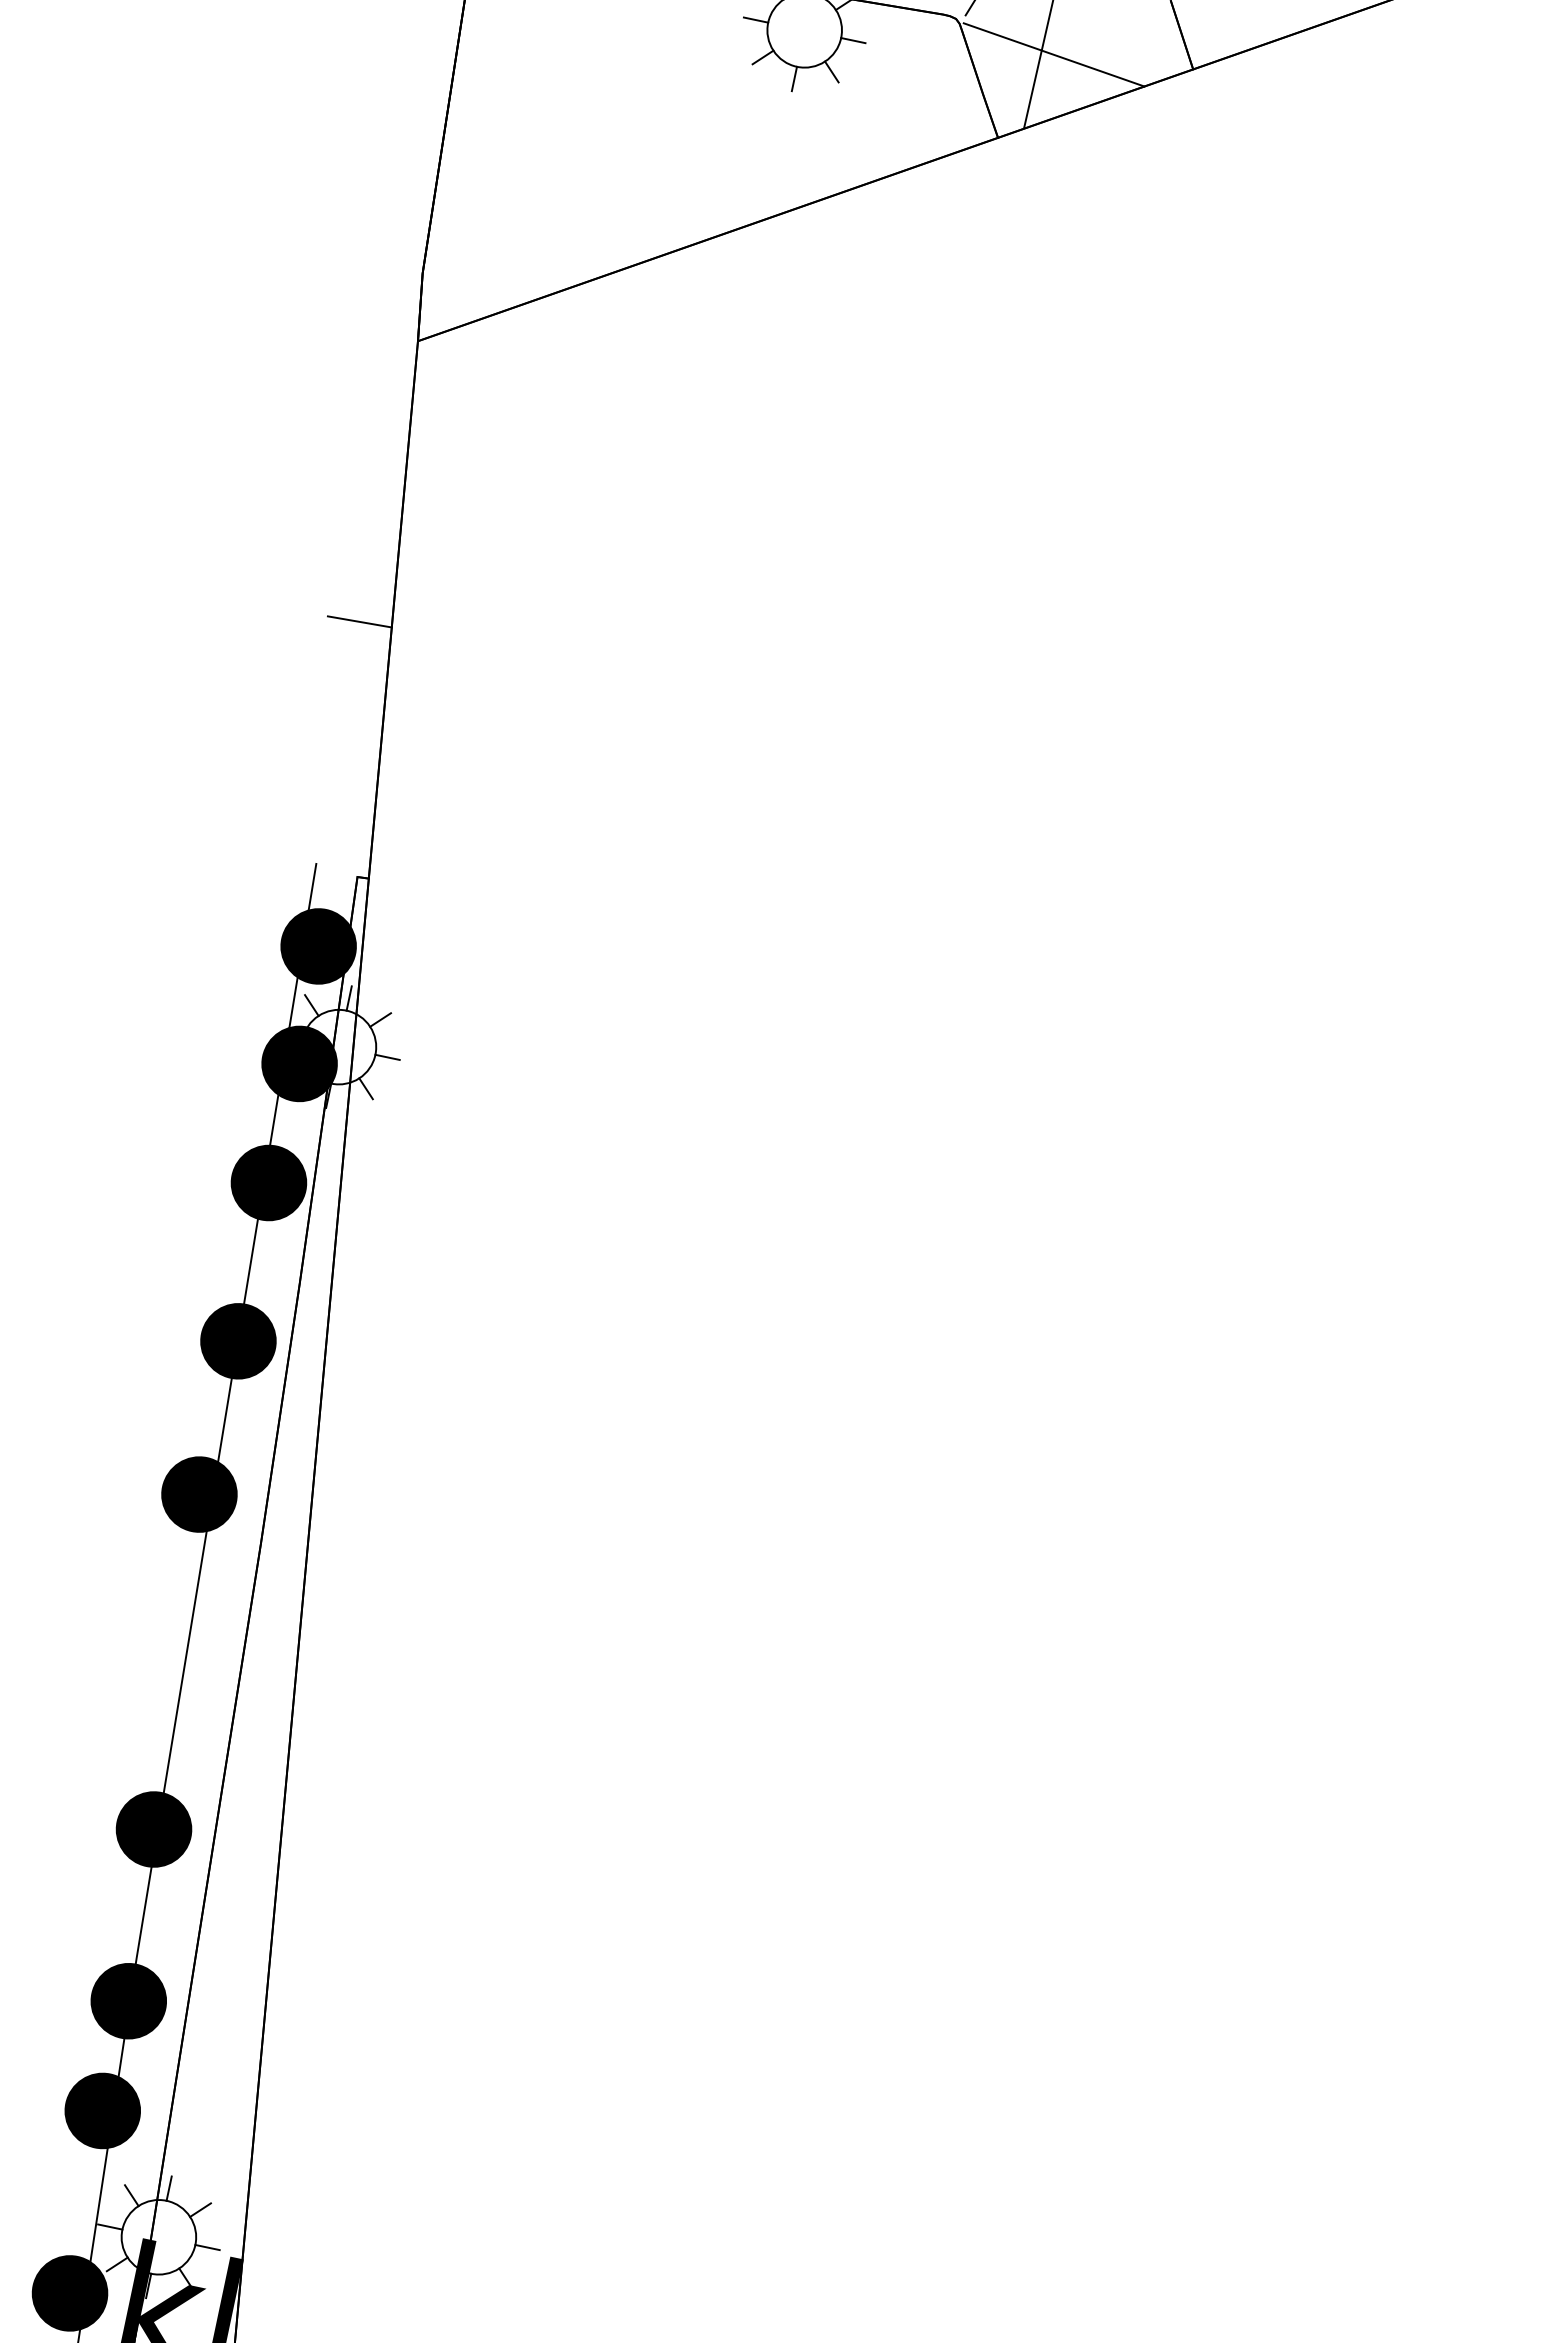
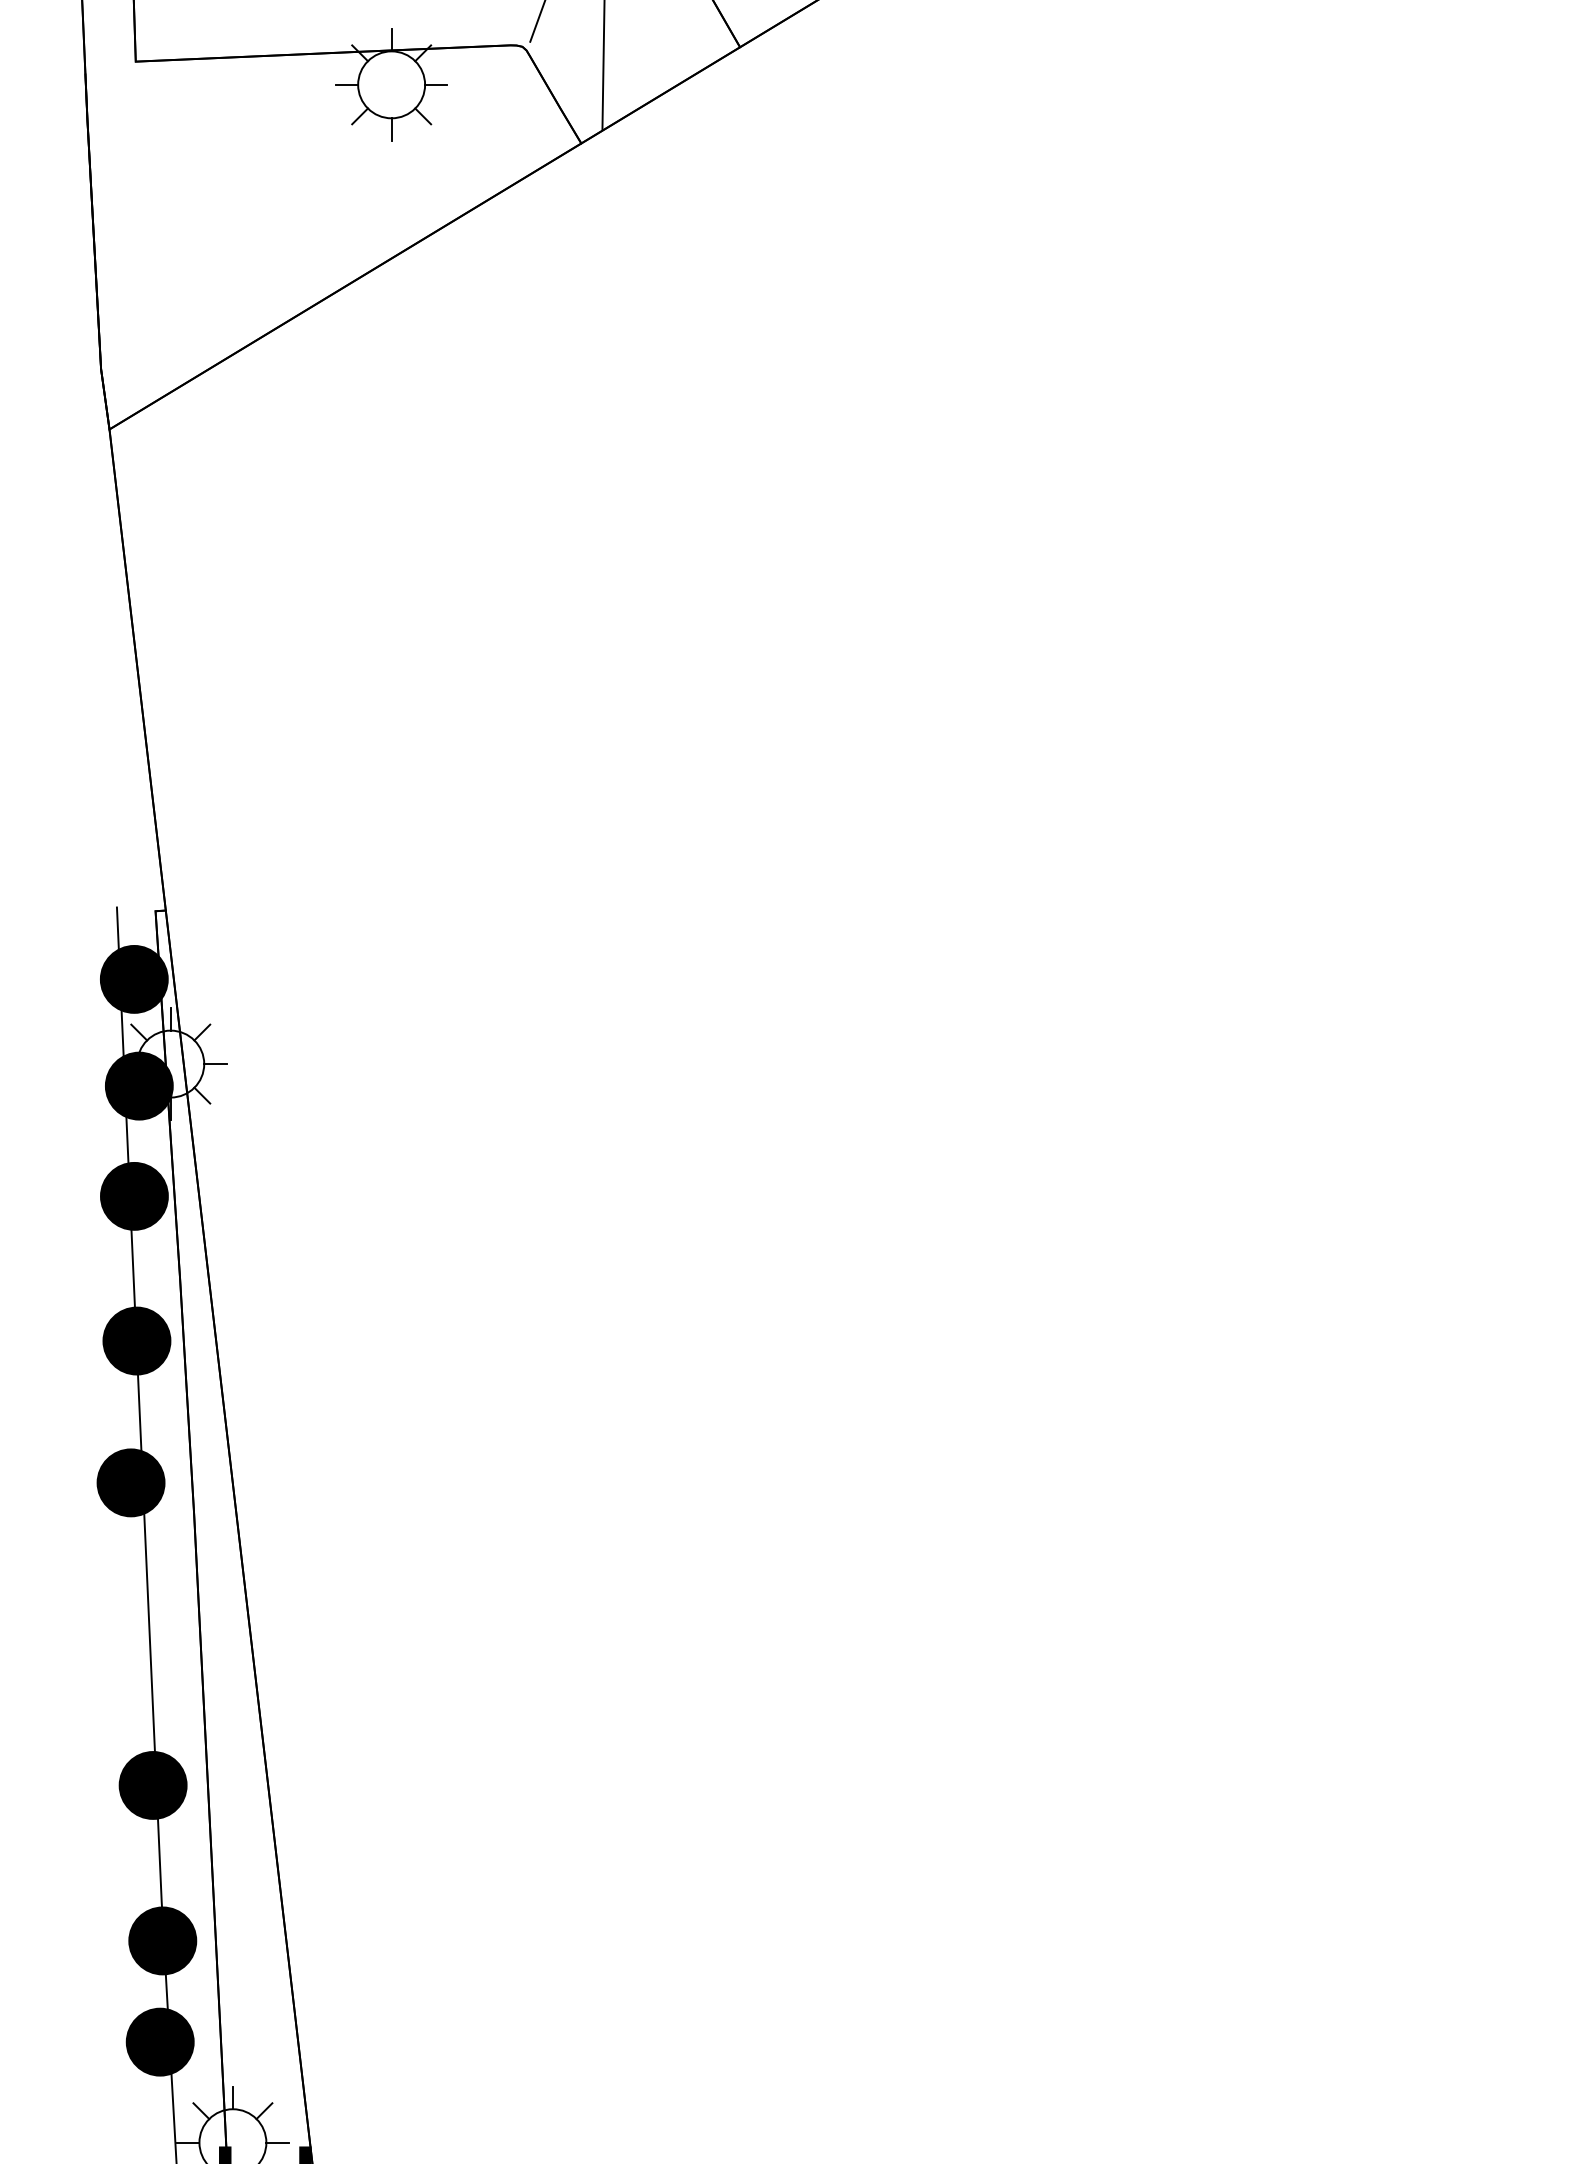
line: (1054, 55) -> (615, 60), removed
line: (360, 621) -> (110, 686), removed

